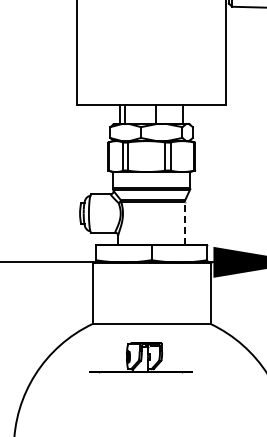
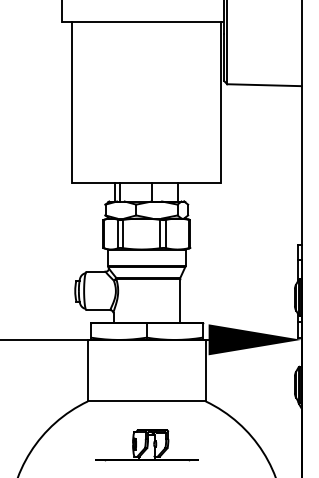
line: (185, 224) -> (180, 301), dashed -> solid
part: (140, 358) -> (146, 445), moved

